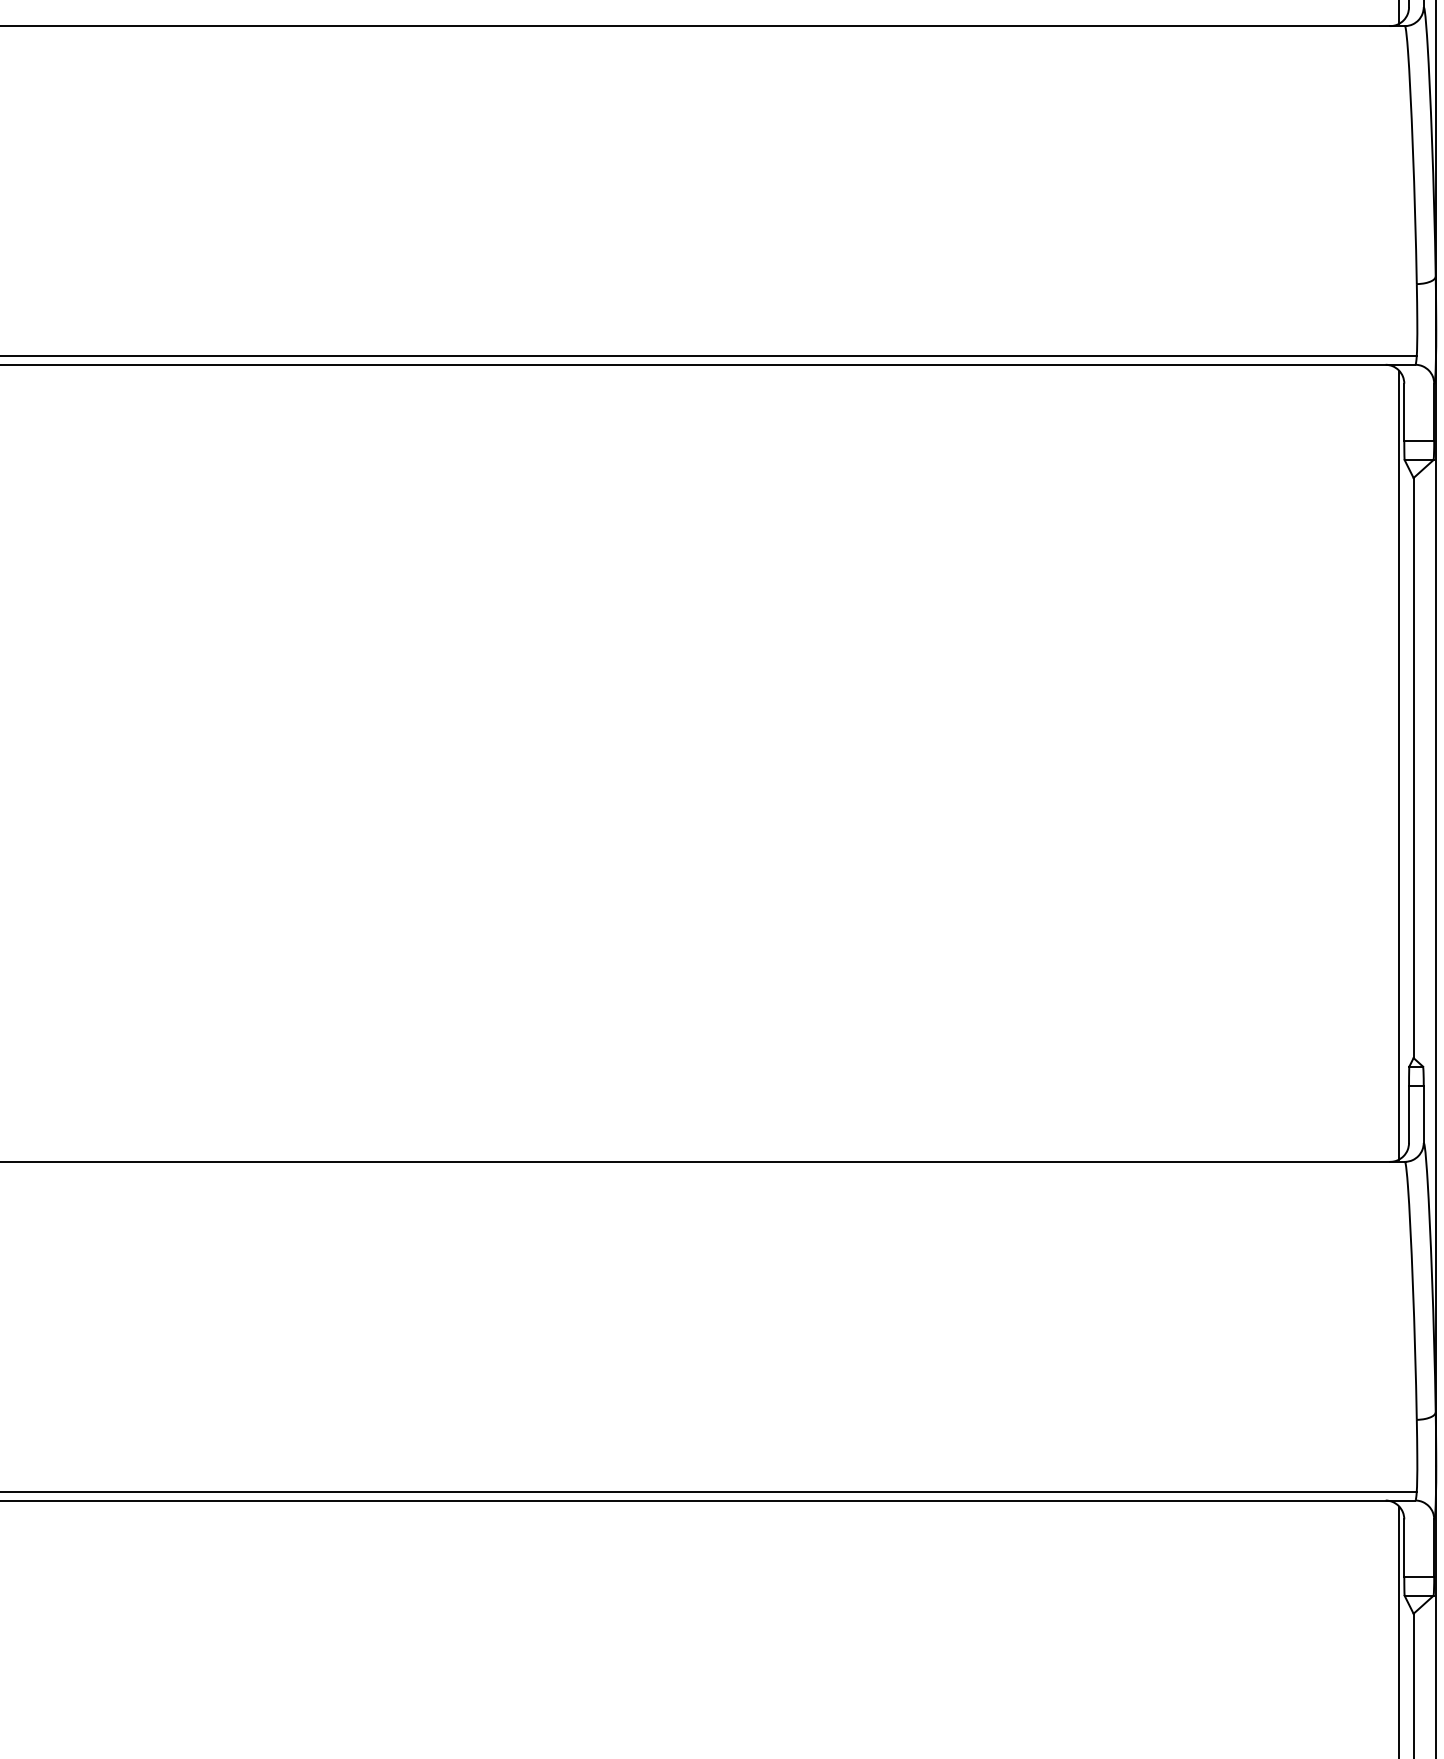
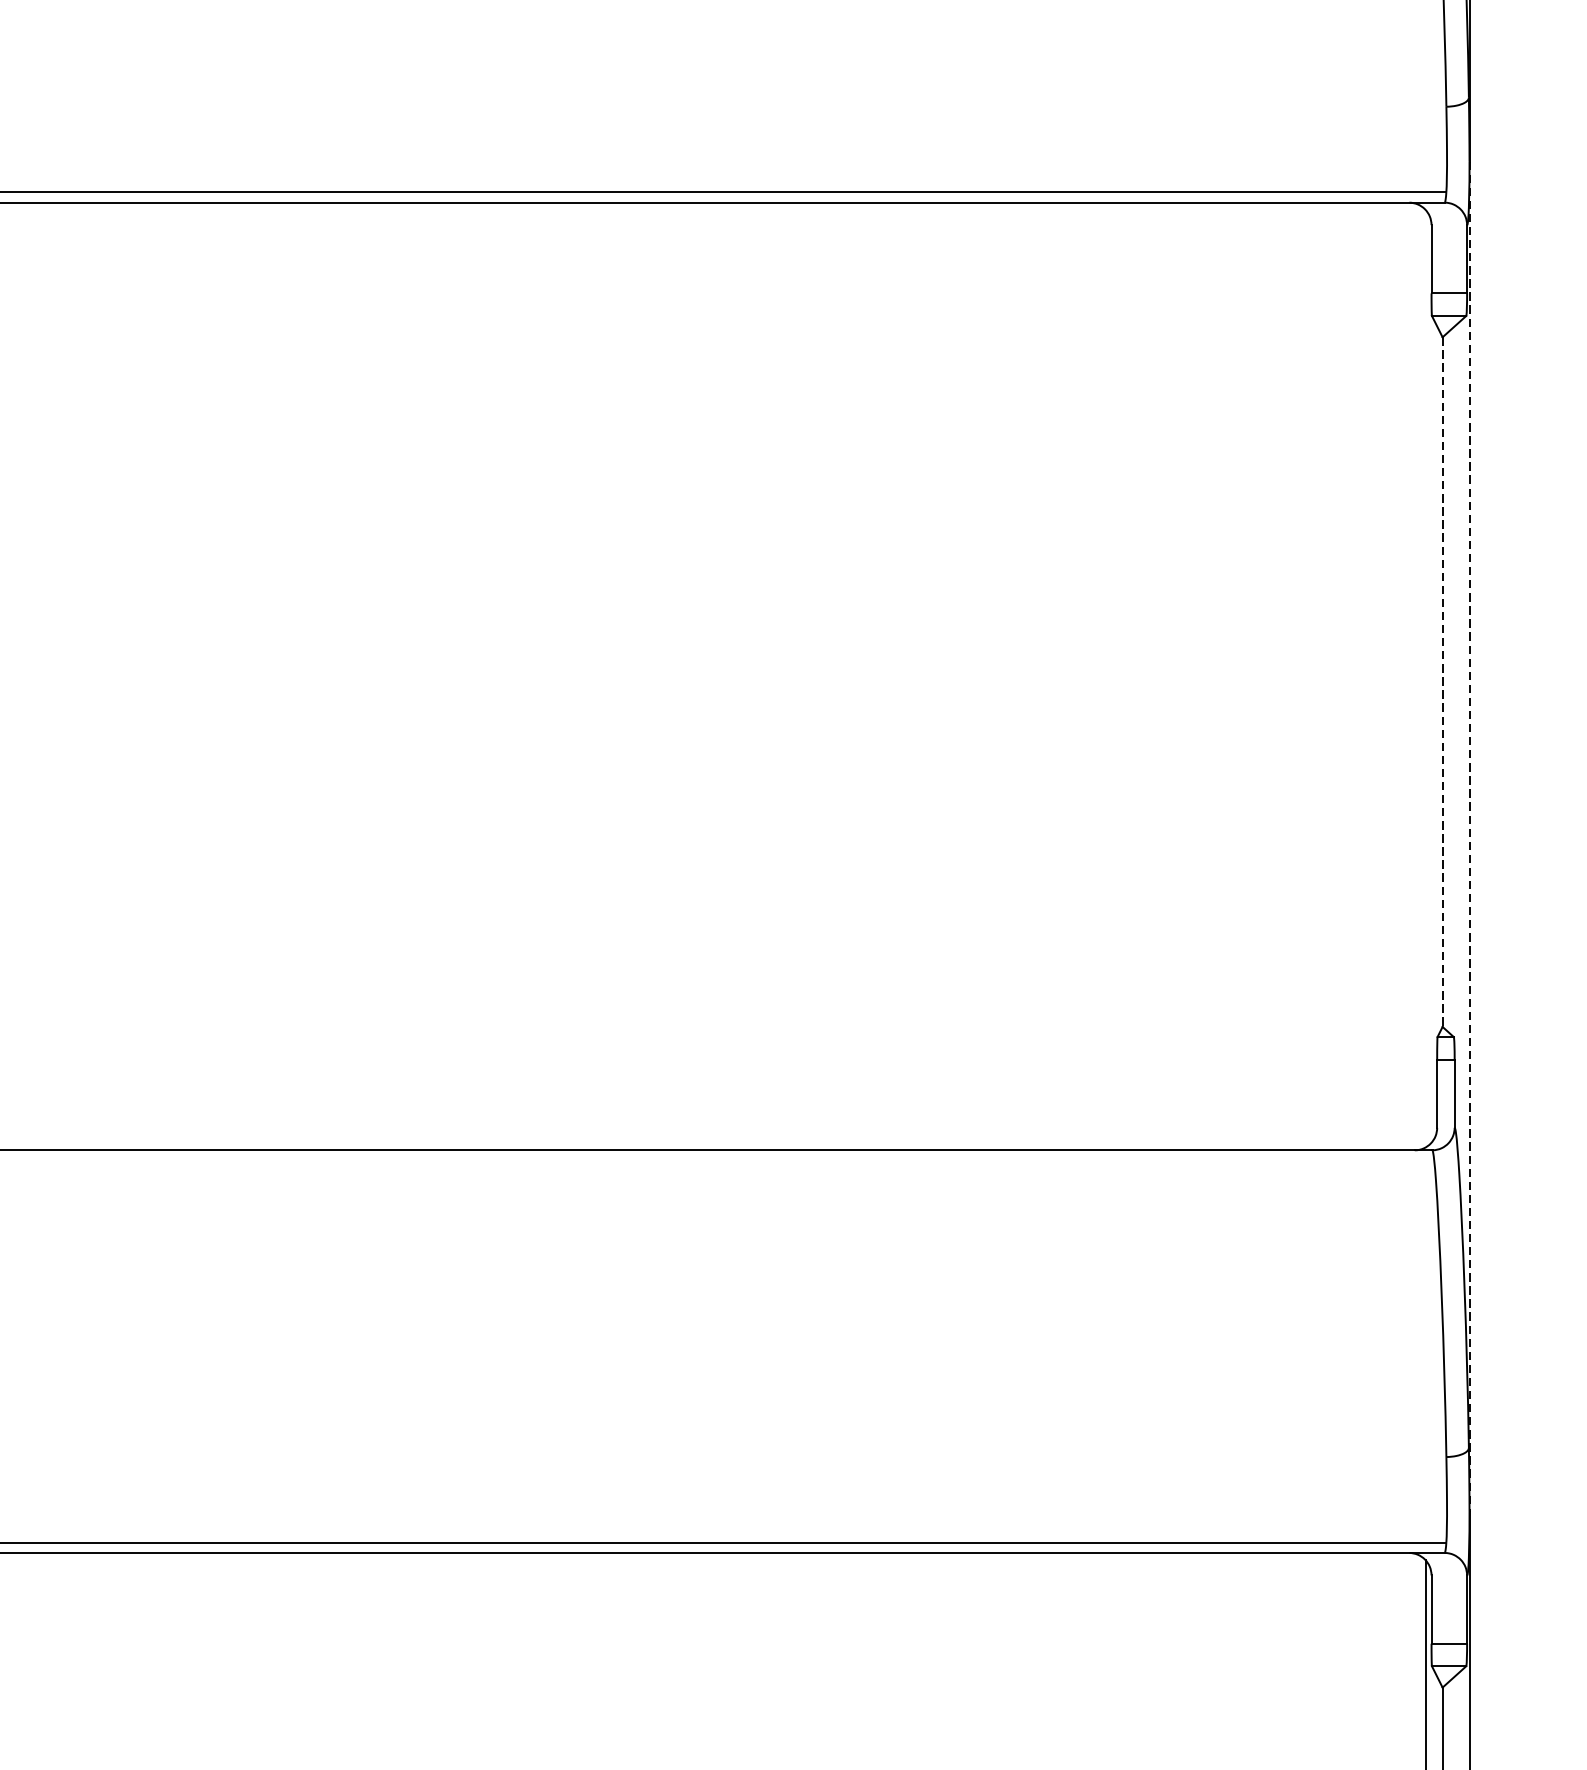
line: (1399, 764) -> (1425, 677), removed
line: (1413, 768) -> (1442, 682), solid -> dashed
line: (1436, 898) -> (1469, 837), solid -> dashed

